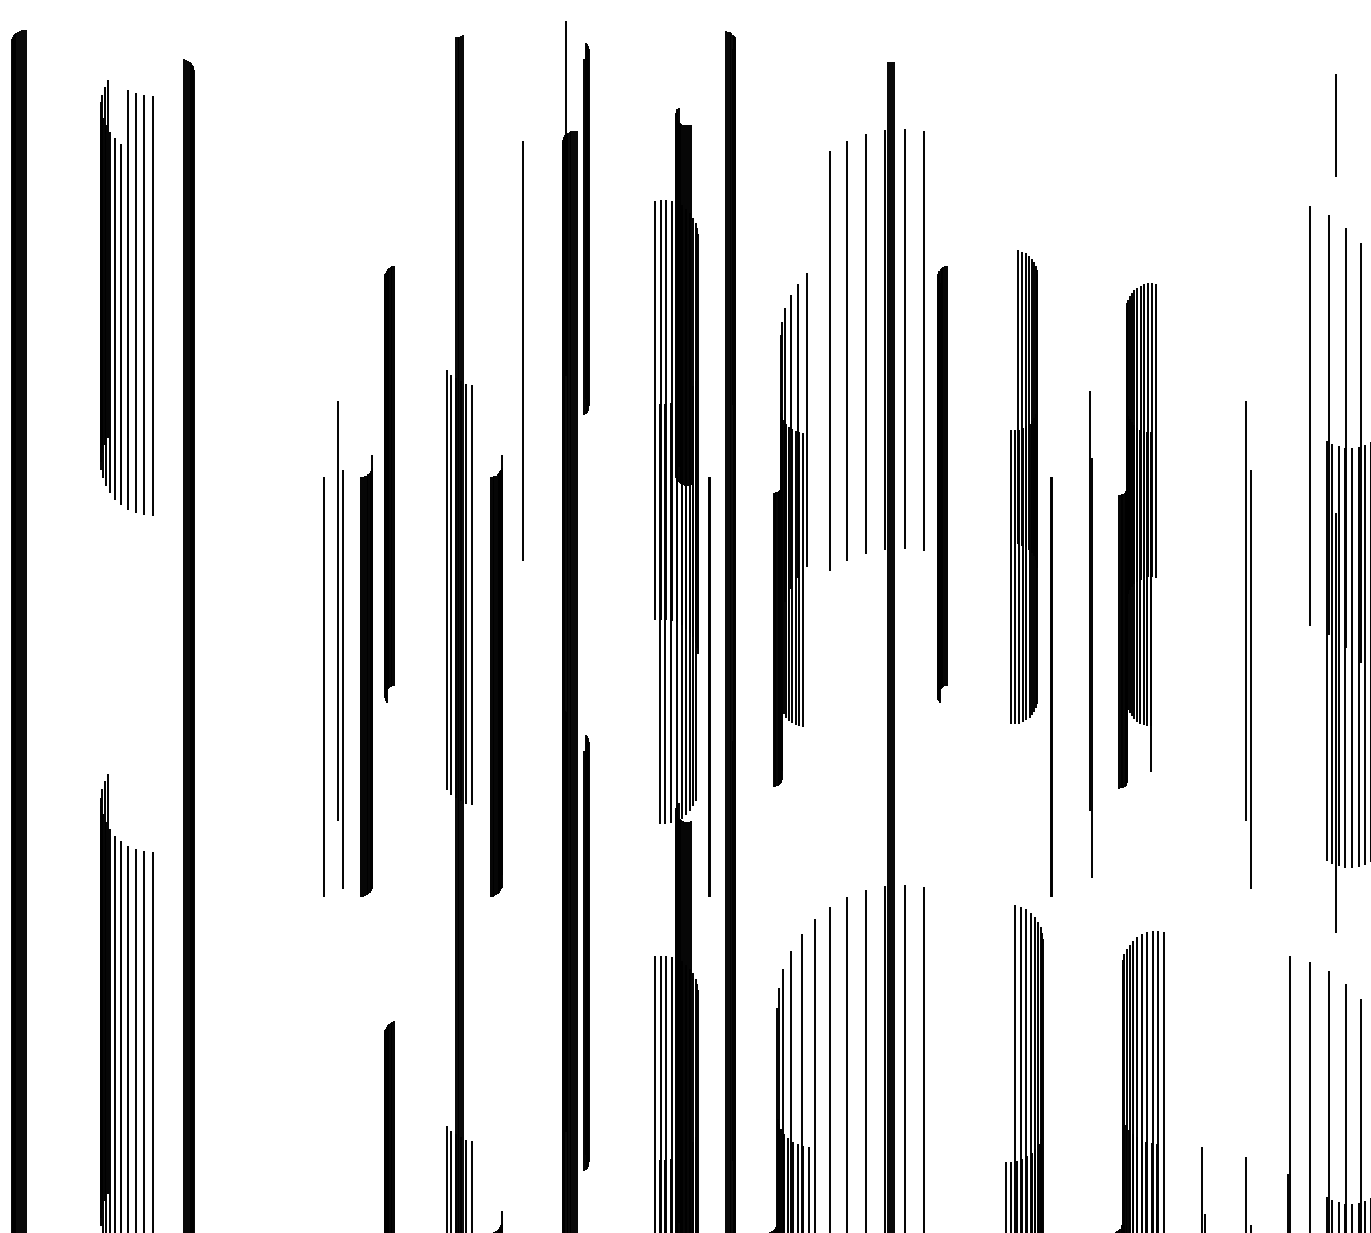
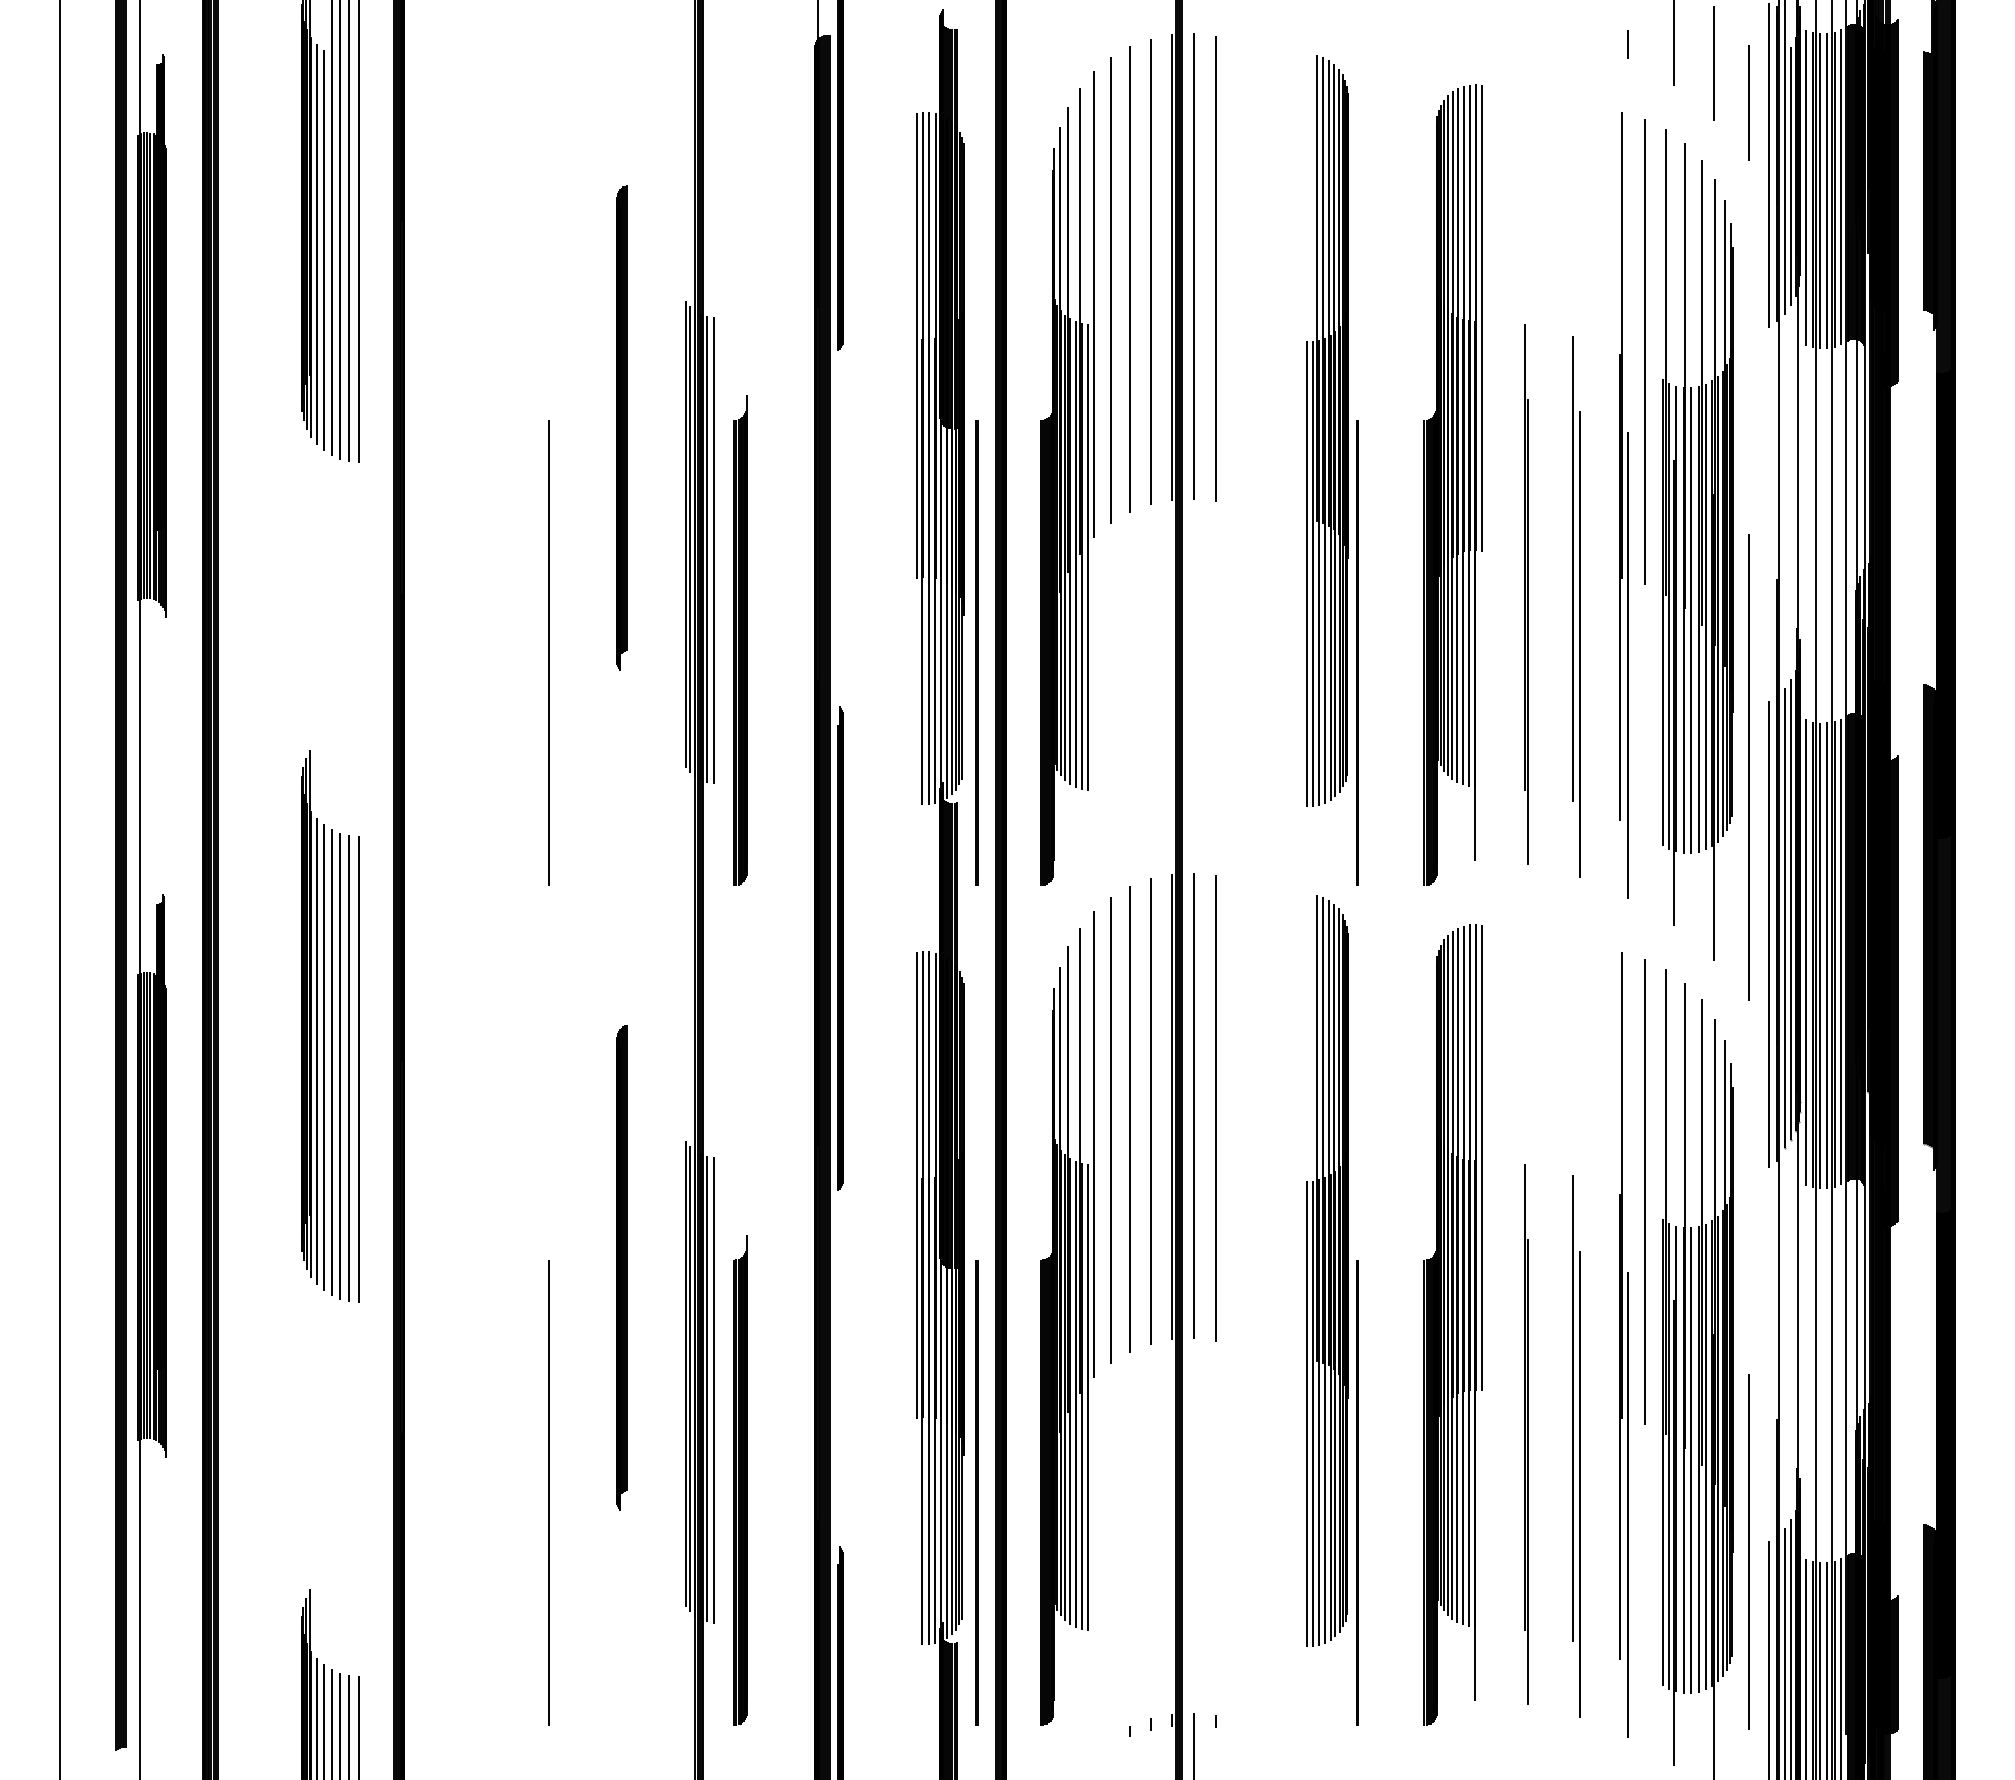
line: (1295, 139) -> (1628, 44), added
line: (522, 350) -> (769, 279), removed
part: (941, 483) -> (1235, 427), removed
part: (1024, 486) -> (1327, 430), size x1.43
part: (790, 529) -> (1067, 478), size x1.43
part: (1137, 535) -> (1452, 484), size x1.43
part: (1290, 554) -> (1623, 505), added
part: (1091, 634) -> (1526, 594), moved
part: (340, 645) -> (567, 606), removed
part: (366, 675) -> (596, 640), removed

